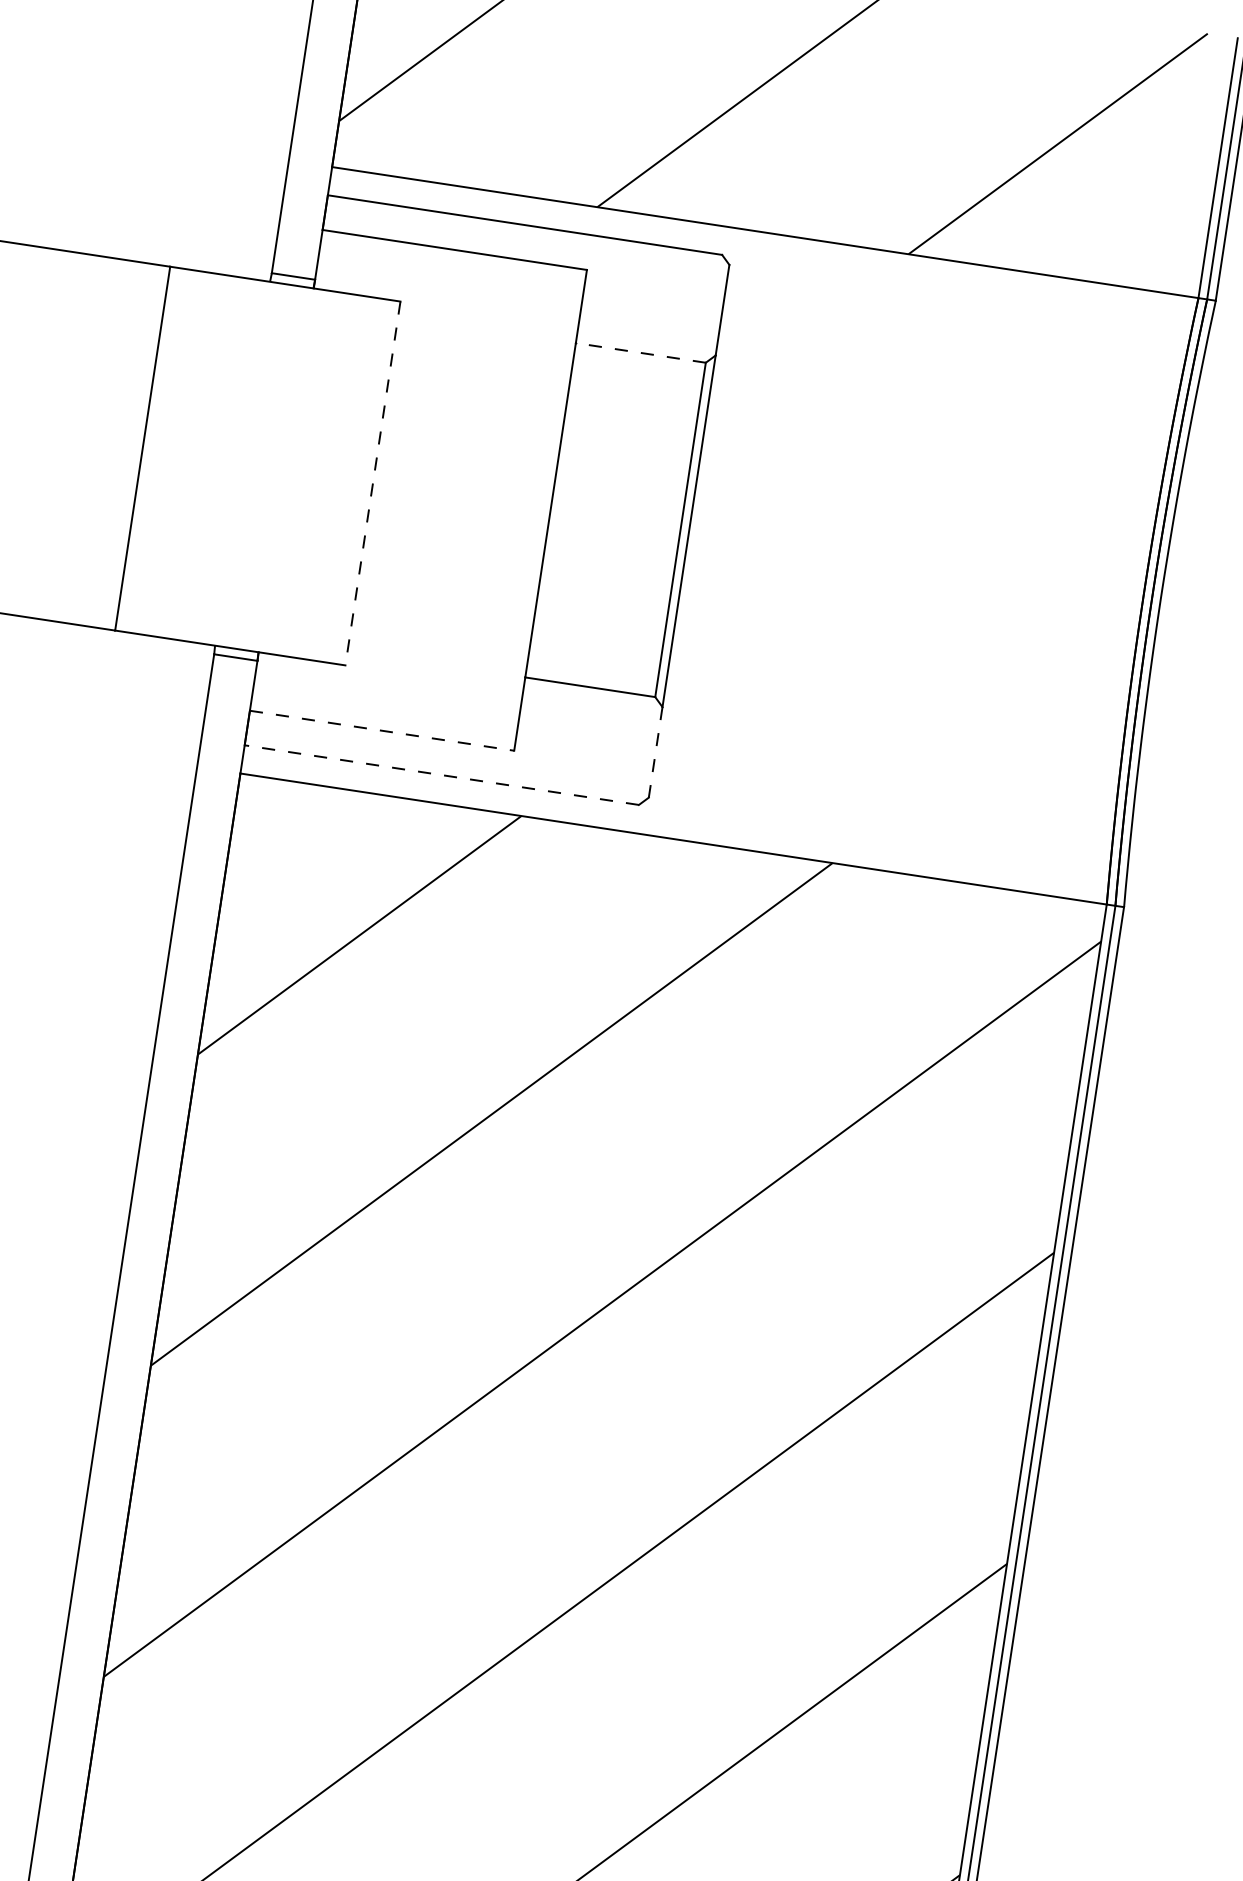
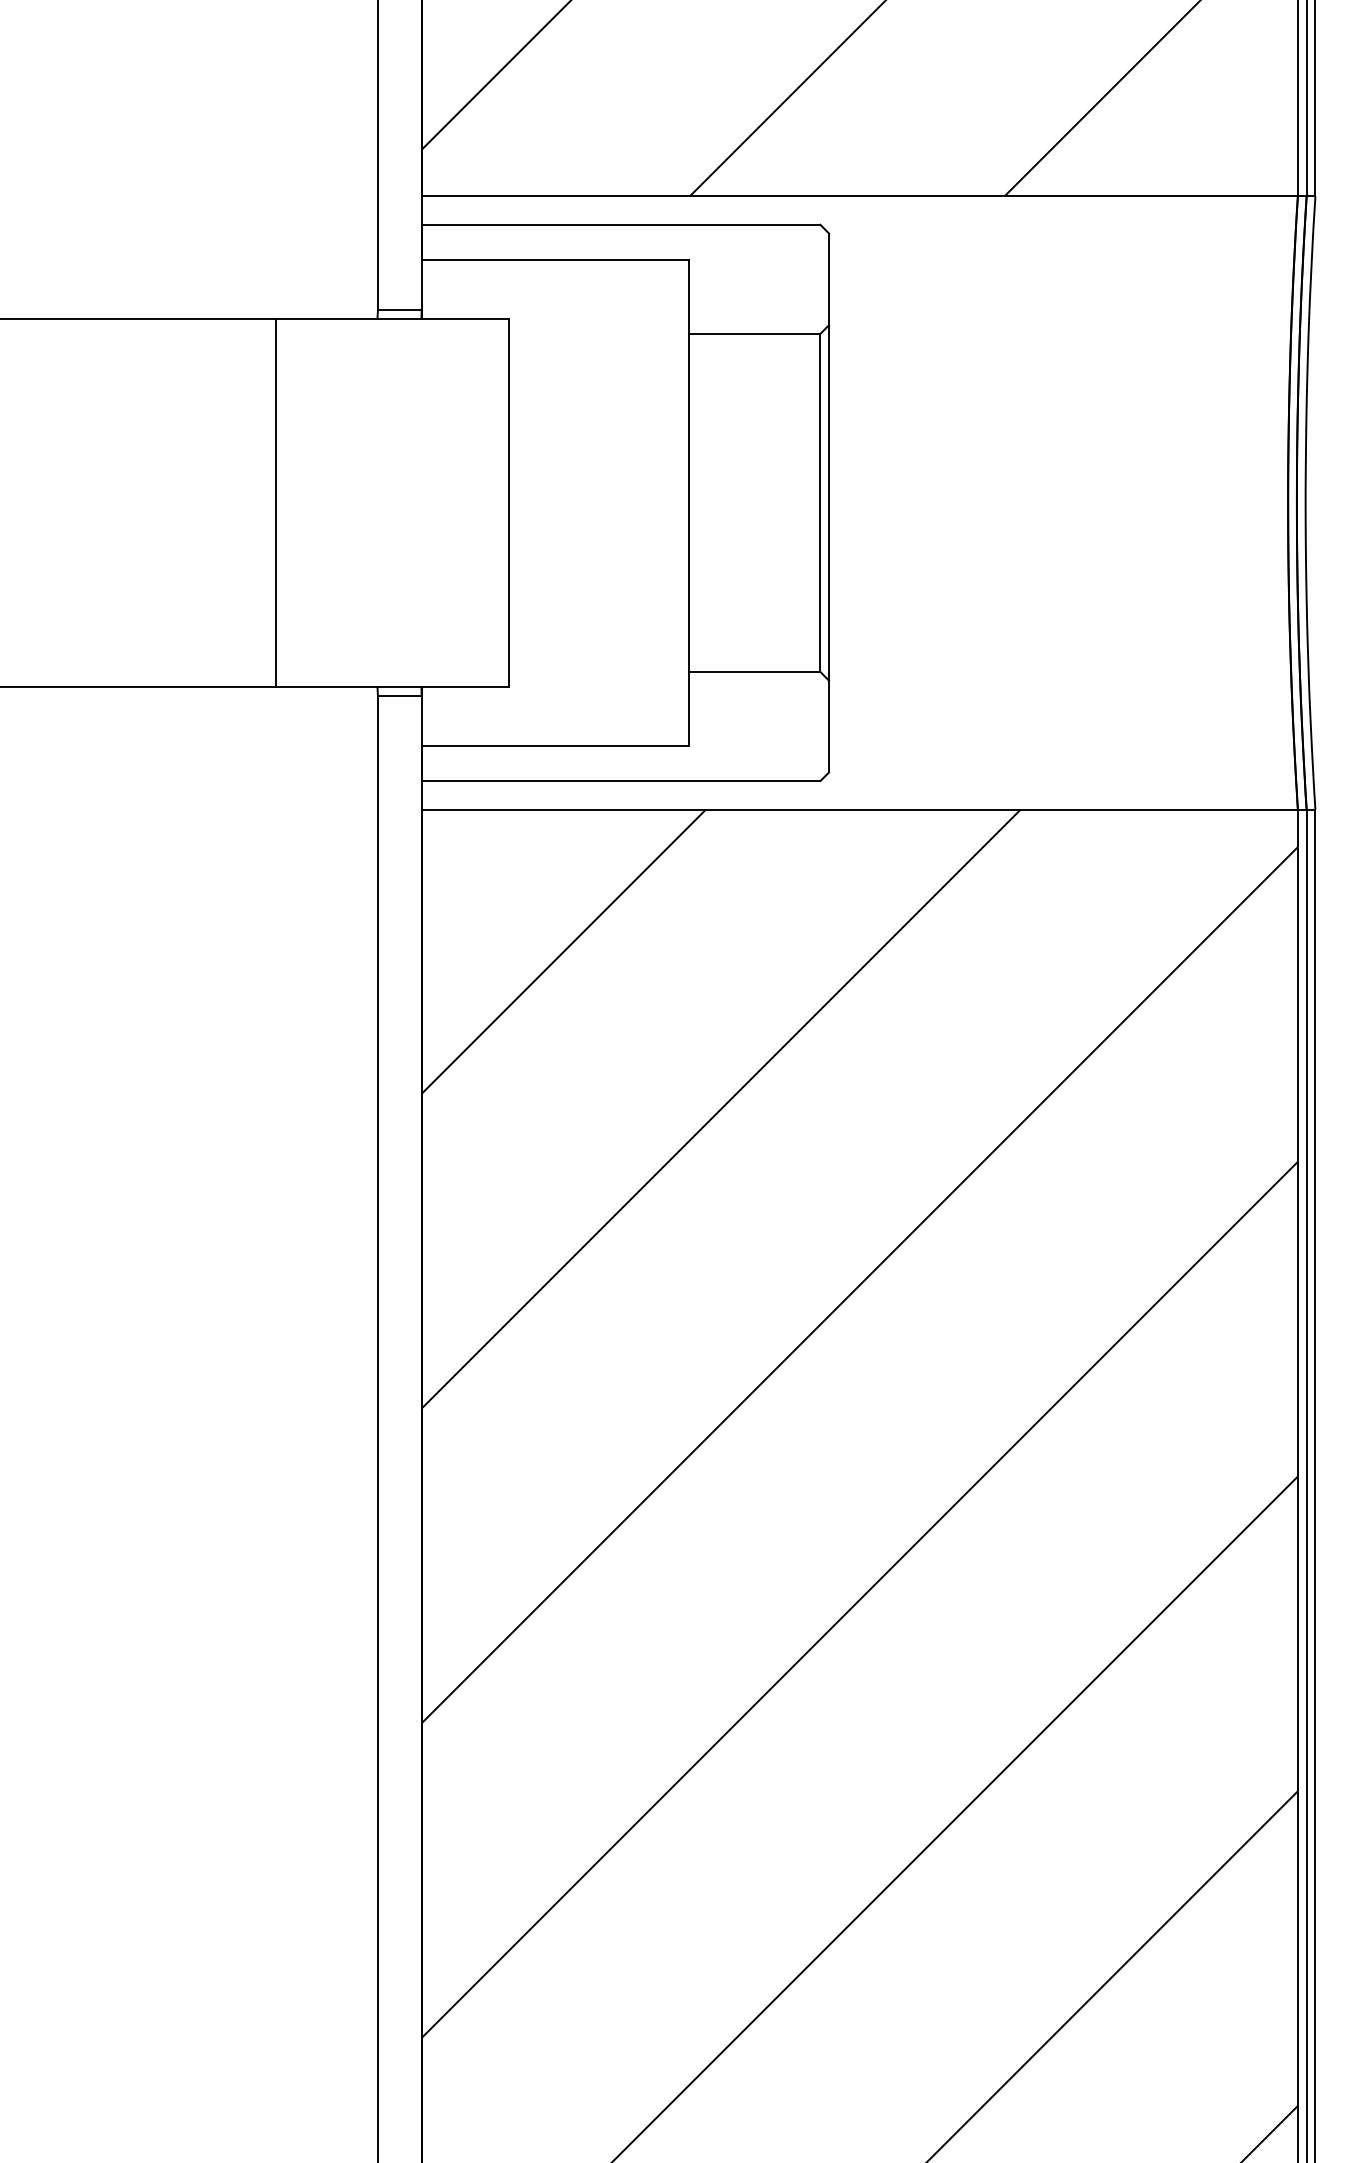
line: (640, 352) -> (754, 333), dashed -> solid
line: (373, 483) -> (509, 502), dashed -> solid
line: (382, 731) -> (555, 746), dashed -> solid
line: (656, 752) -> (829, 726), dashed -> solid
line: (441, 775) -> (620, 781), dashed -> solid

